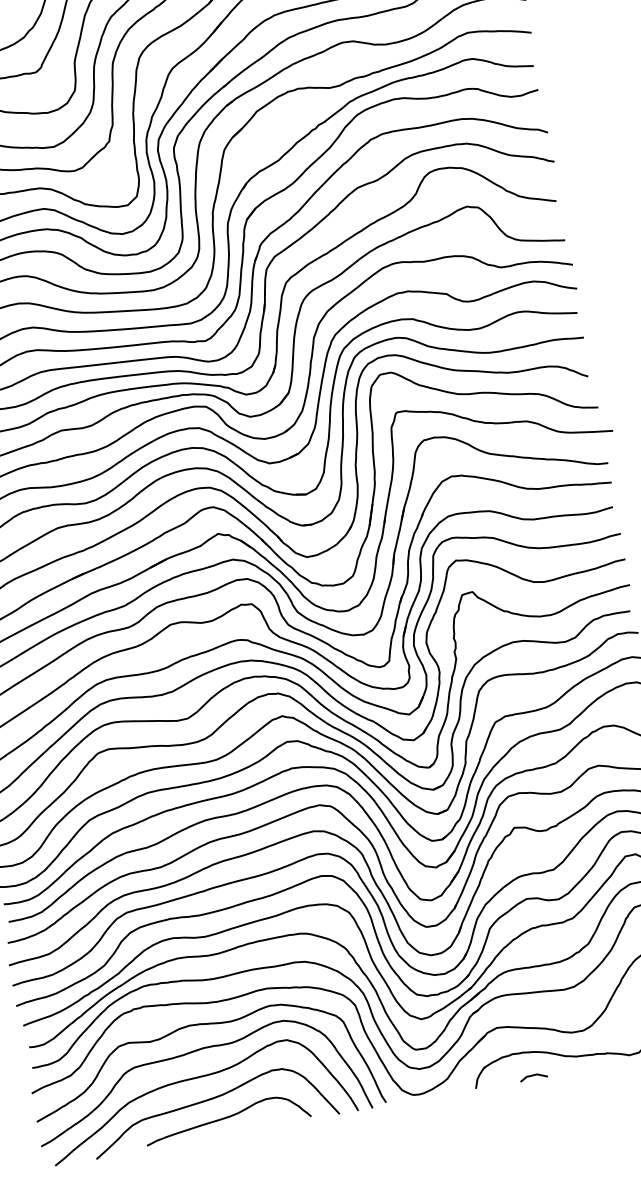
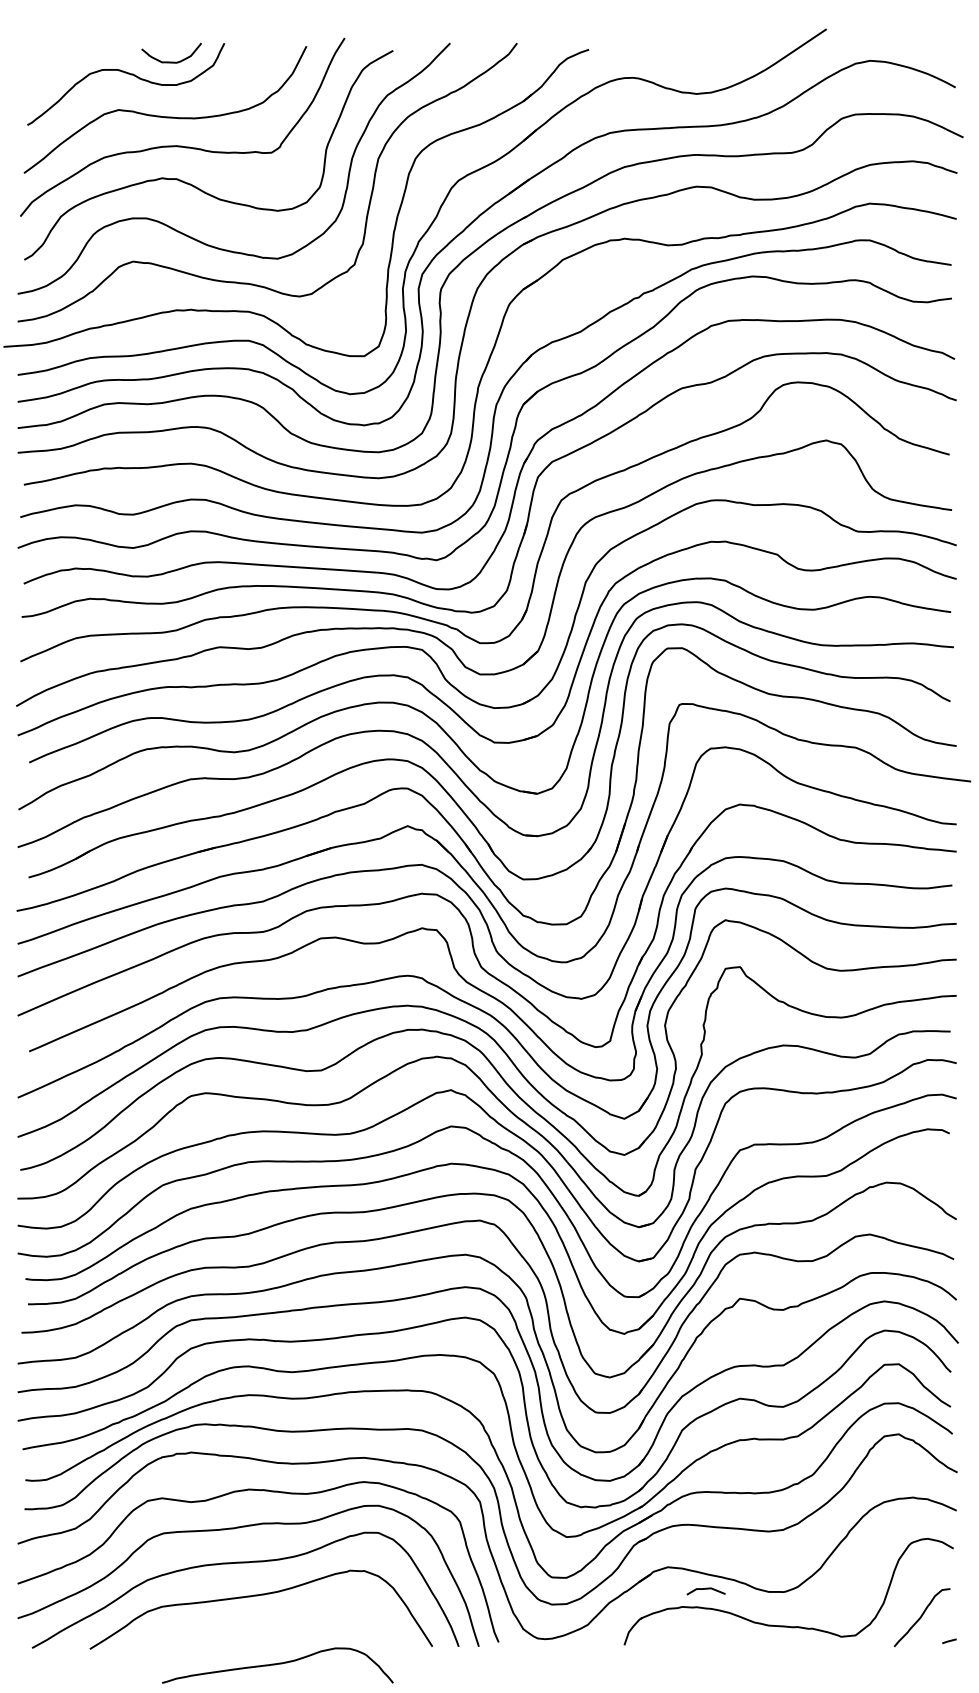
line: (533, 1075) -> (705, 1589), moved
curve: (226, 1118) -> (277, 1664), moved

